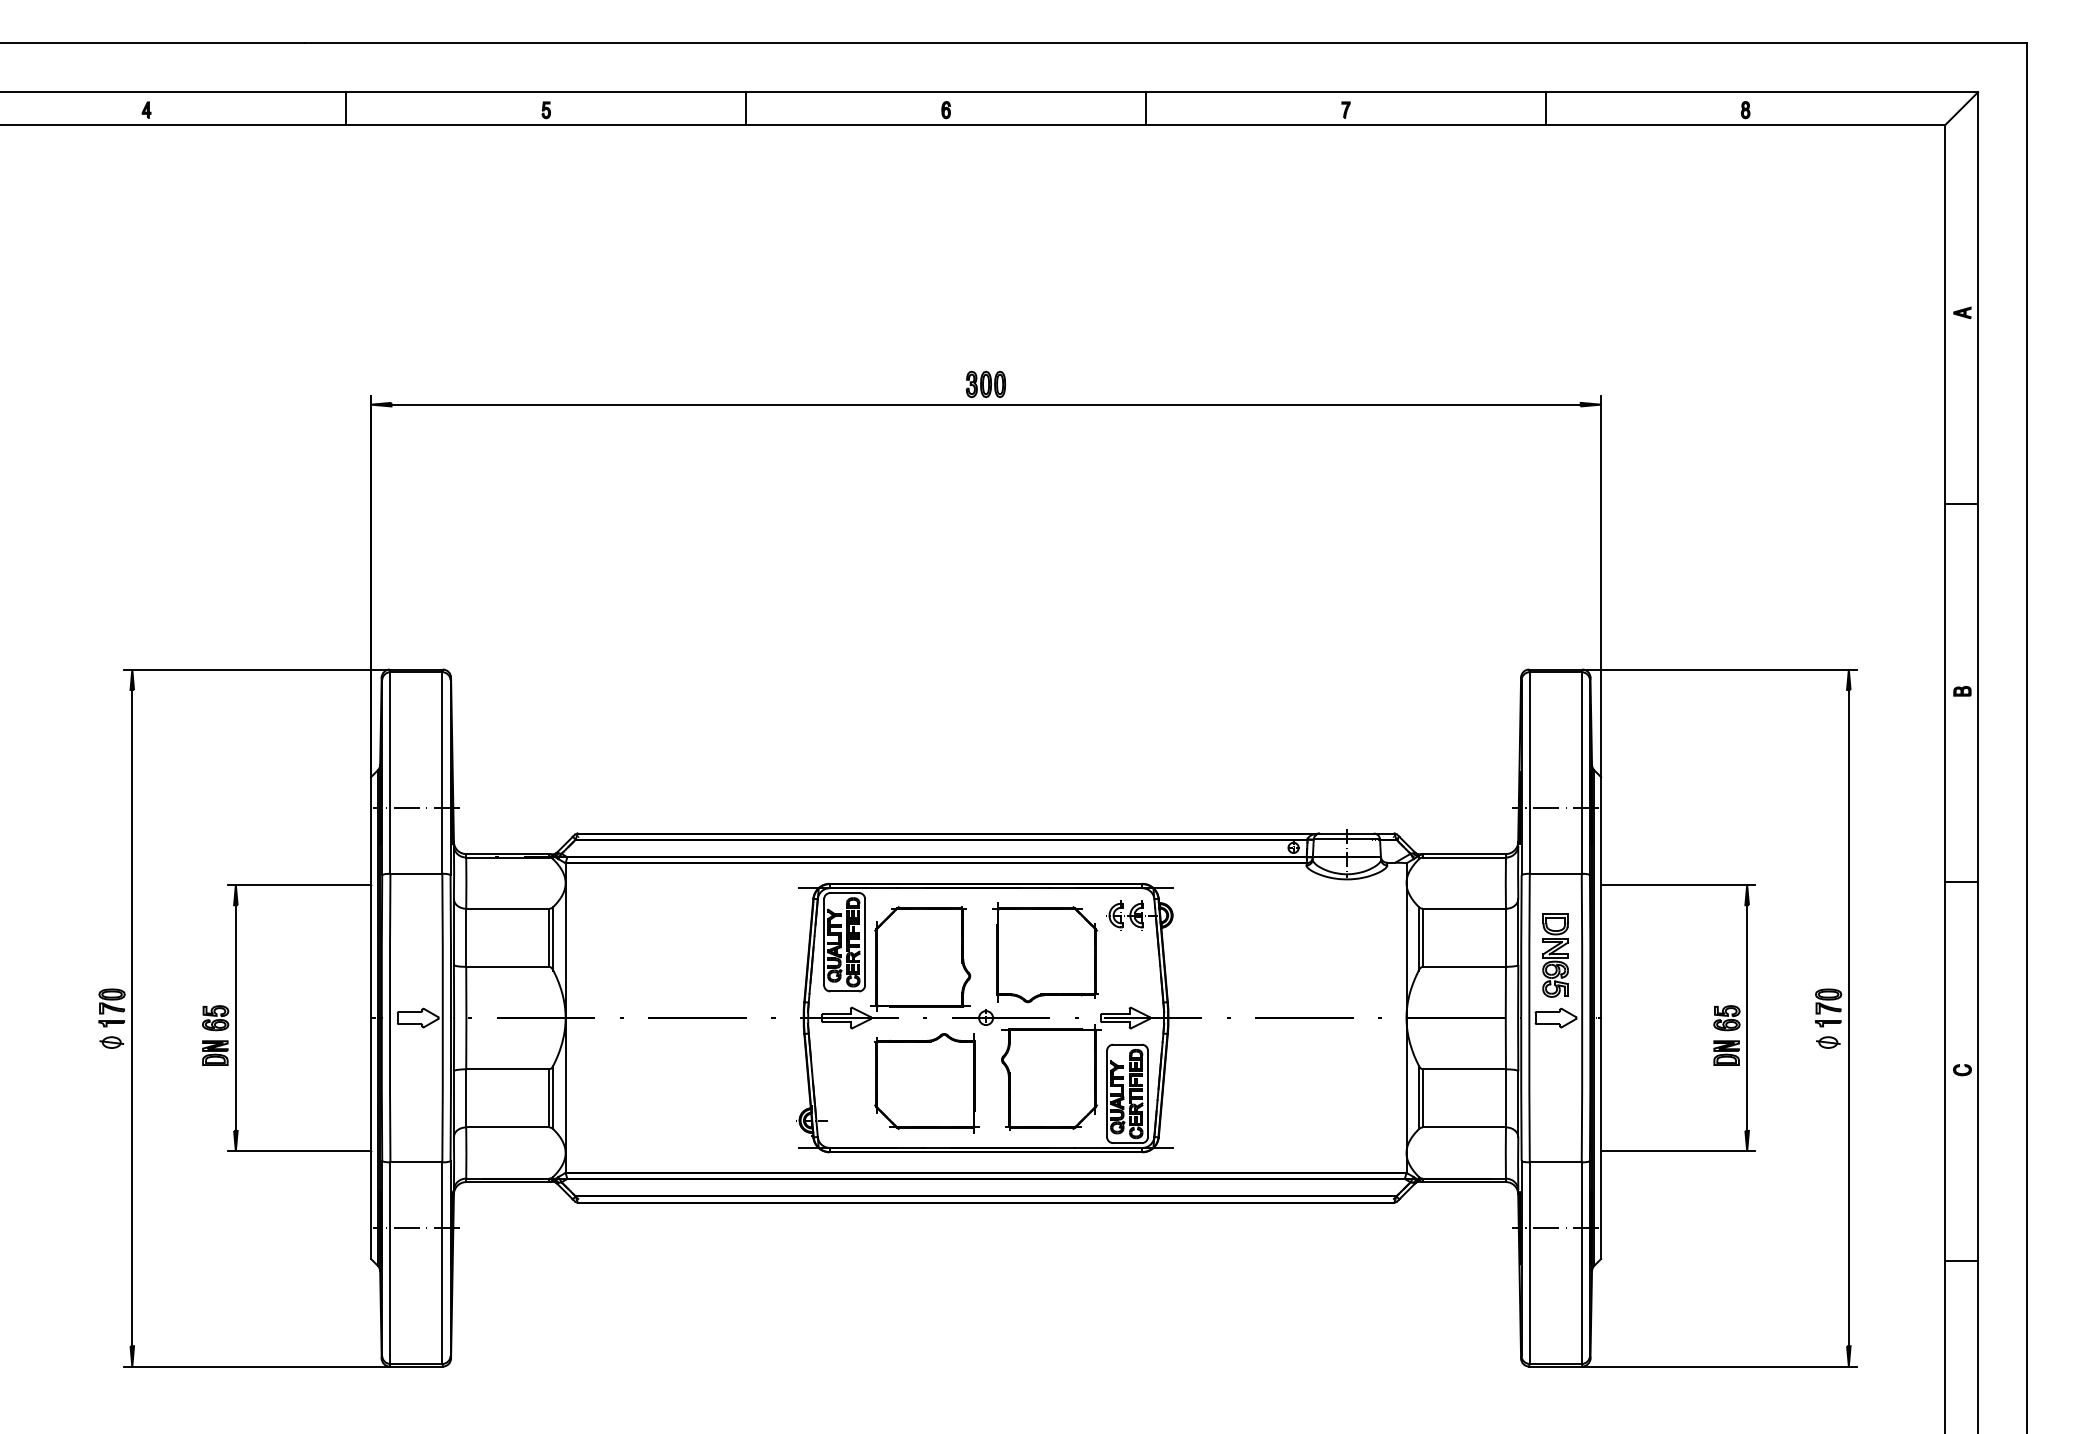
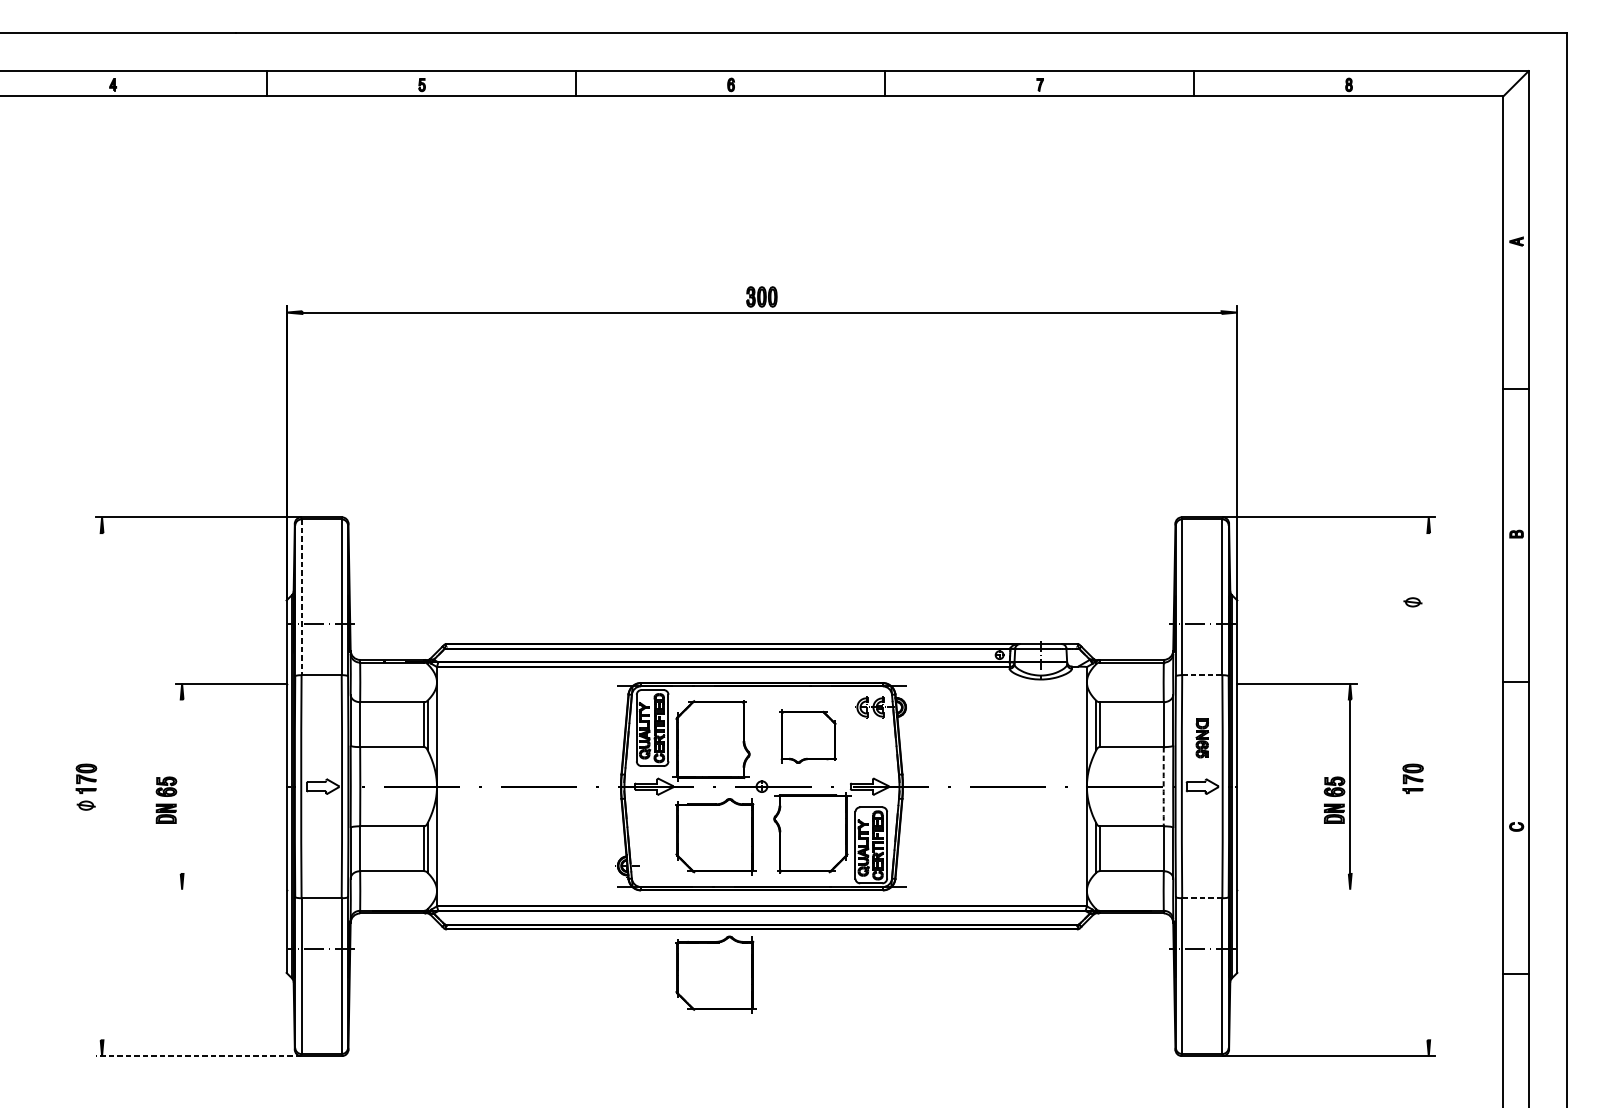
line: (390, 772) -> (301, 596), solid -> dashed
line: (1555, 873) -> (1202, 674), solid -> dashed
part: (1045, 952) -> (807, 736), size x0.7
part: (1555, 955) -> (1202, 738), size x0.6
line: (132, 1017) -> (102, 786), removed
line: (235, 1017) -> (181, 786), removed
line: (1848, 1017) -> (1428, 786), removed
arc: (1505, 1018) -> (1163, 787), solid -> dashed
part: (1828, 1042) -> (1413, 602), moved
line: (299, 1151) -> (231, 889), removed
line: (1678, 1151) -> (1297, 889), removed
line: (1555, 1162) -> (1202, 898), solid -> dashed
part: (926, 1261) -> (715, 974), added
line: (257, 1366) -> (198, 1055), solid -> dashed

